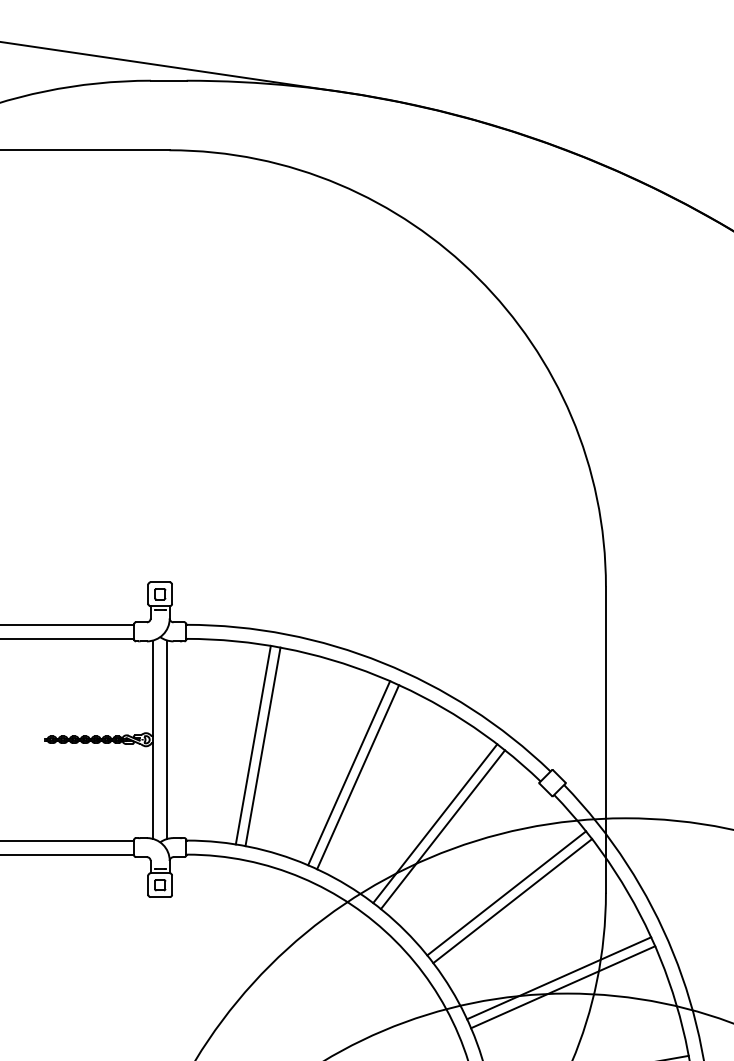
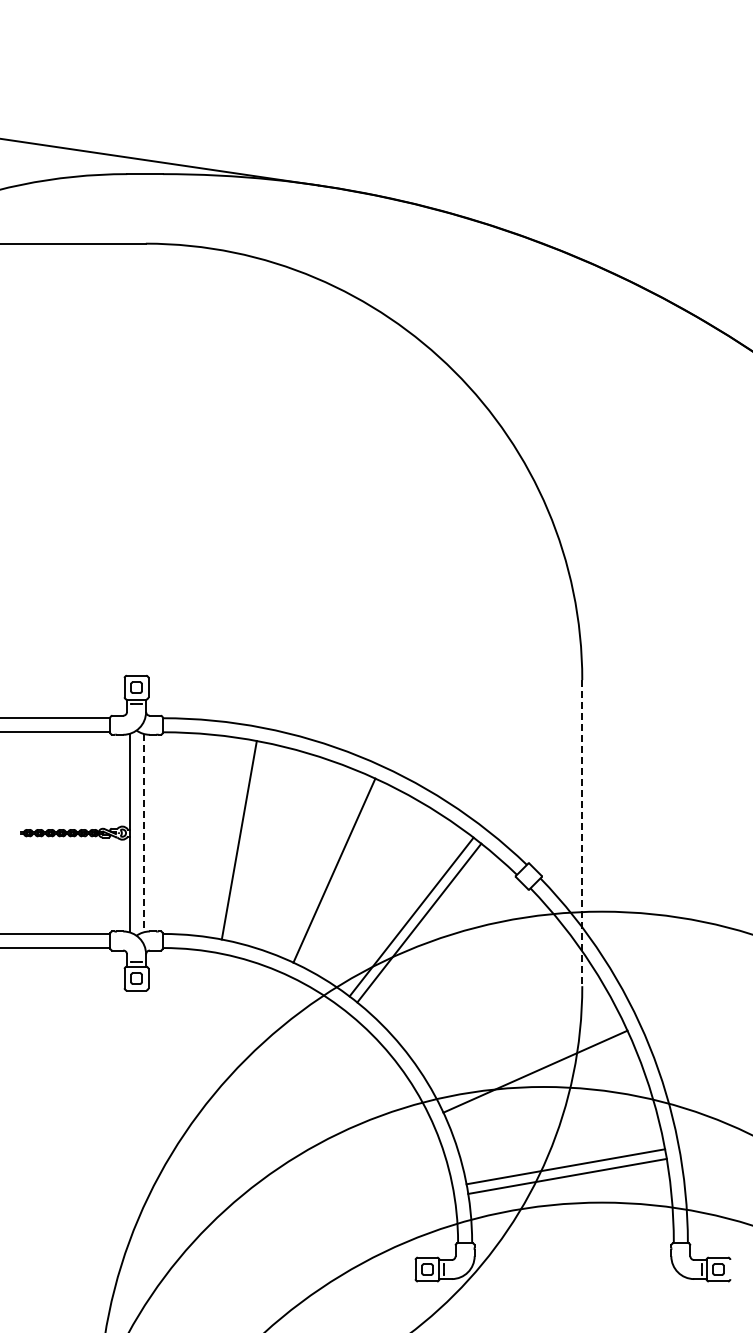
line: (167, 740) -> (143, 833), solid -> dashed
line: (606, 740) -> (582, 833), solid -> dashed
line: (253, 745) -> (229, 838), removed
line: (349, 773) -> (325, 866), removed
line: (506, 893) -> (482, 986), removed
line: (512, 901) -> (488, 994), removed
line: (563, 987) -> (539, 1080), removed

